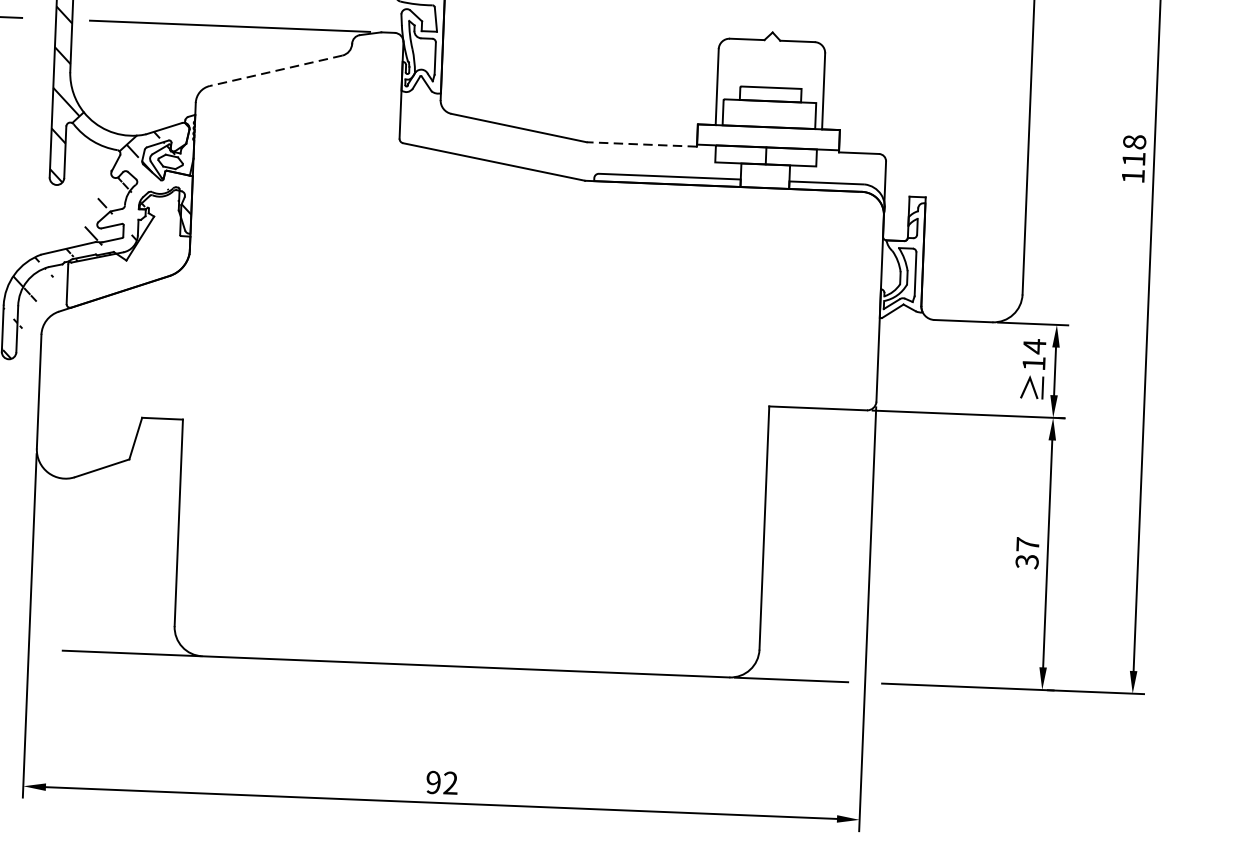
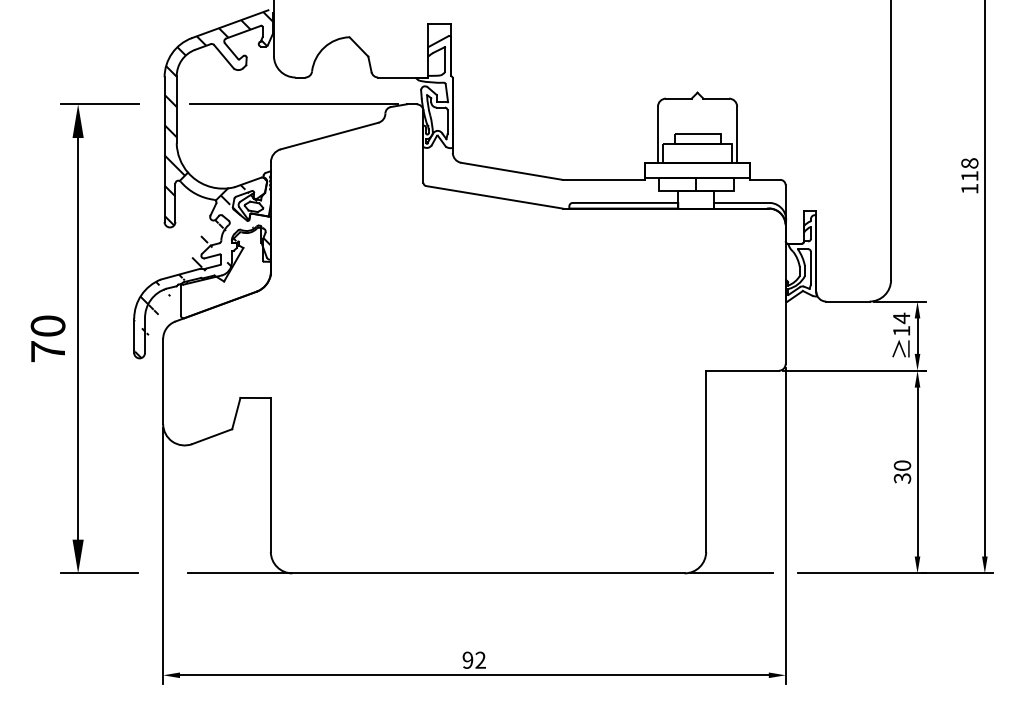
line: (275, 71) -> (329, 136), dashed -> solid
line: (641, 143) -> (603, 179), dashed -> solid
text: (1027, 544) -> (902, 465), 37 -> 30

